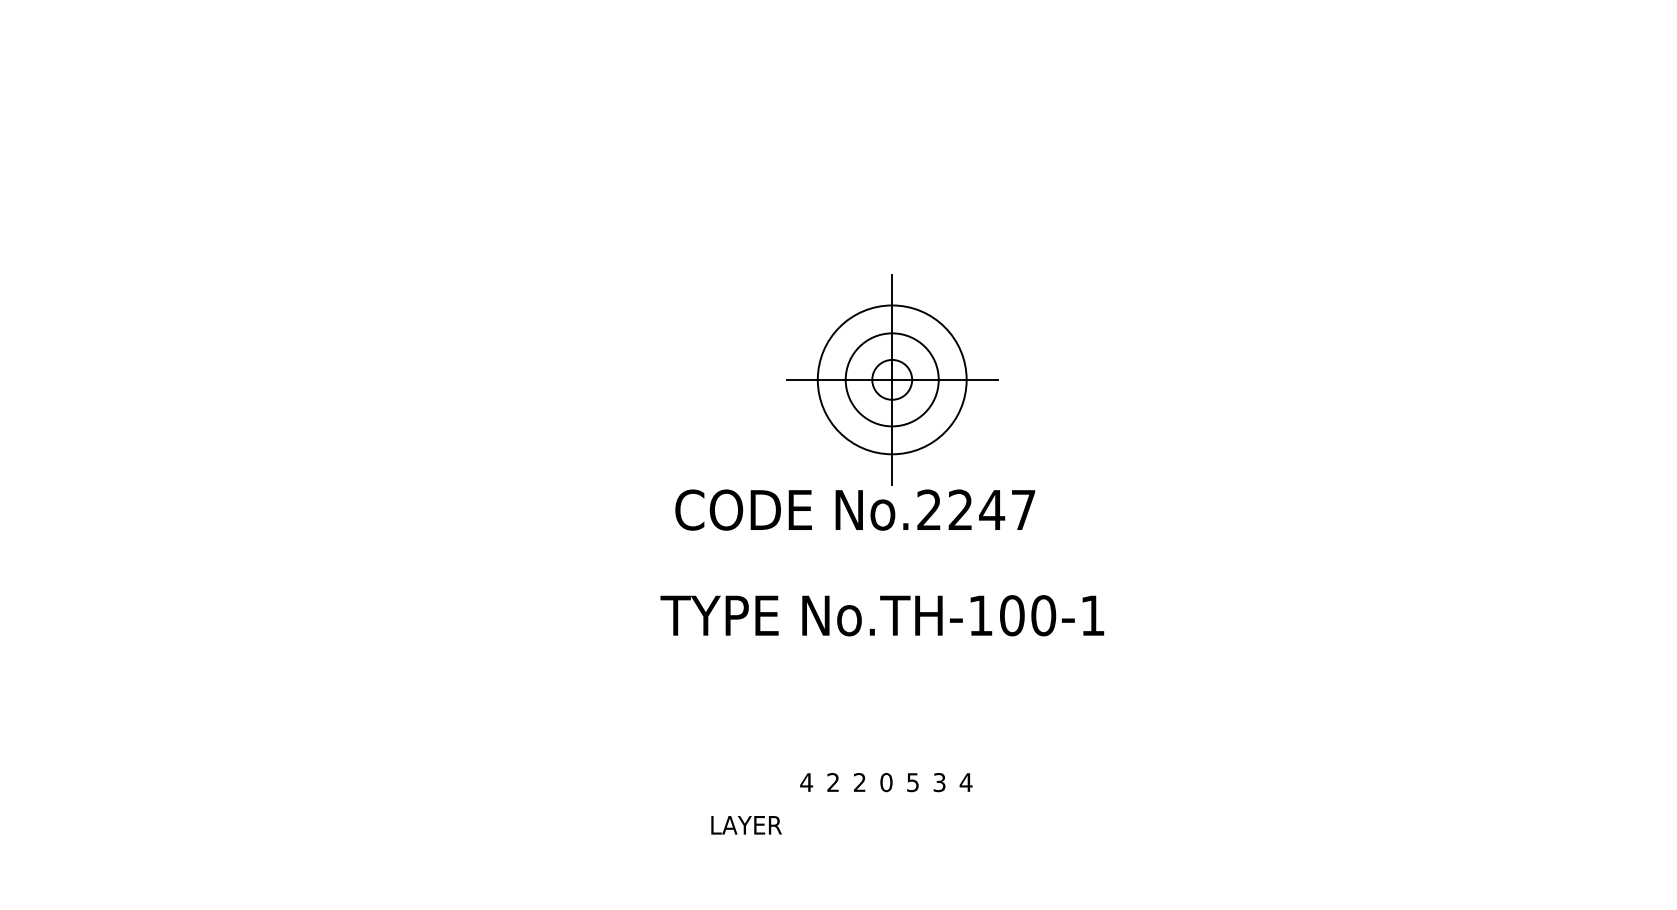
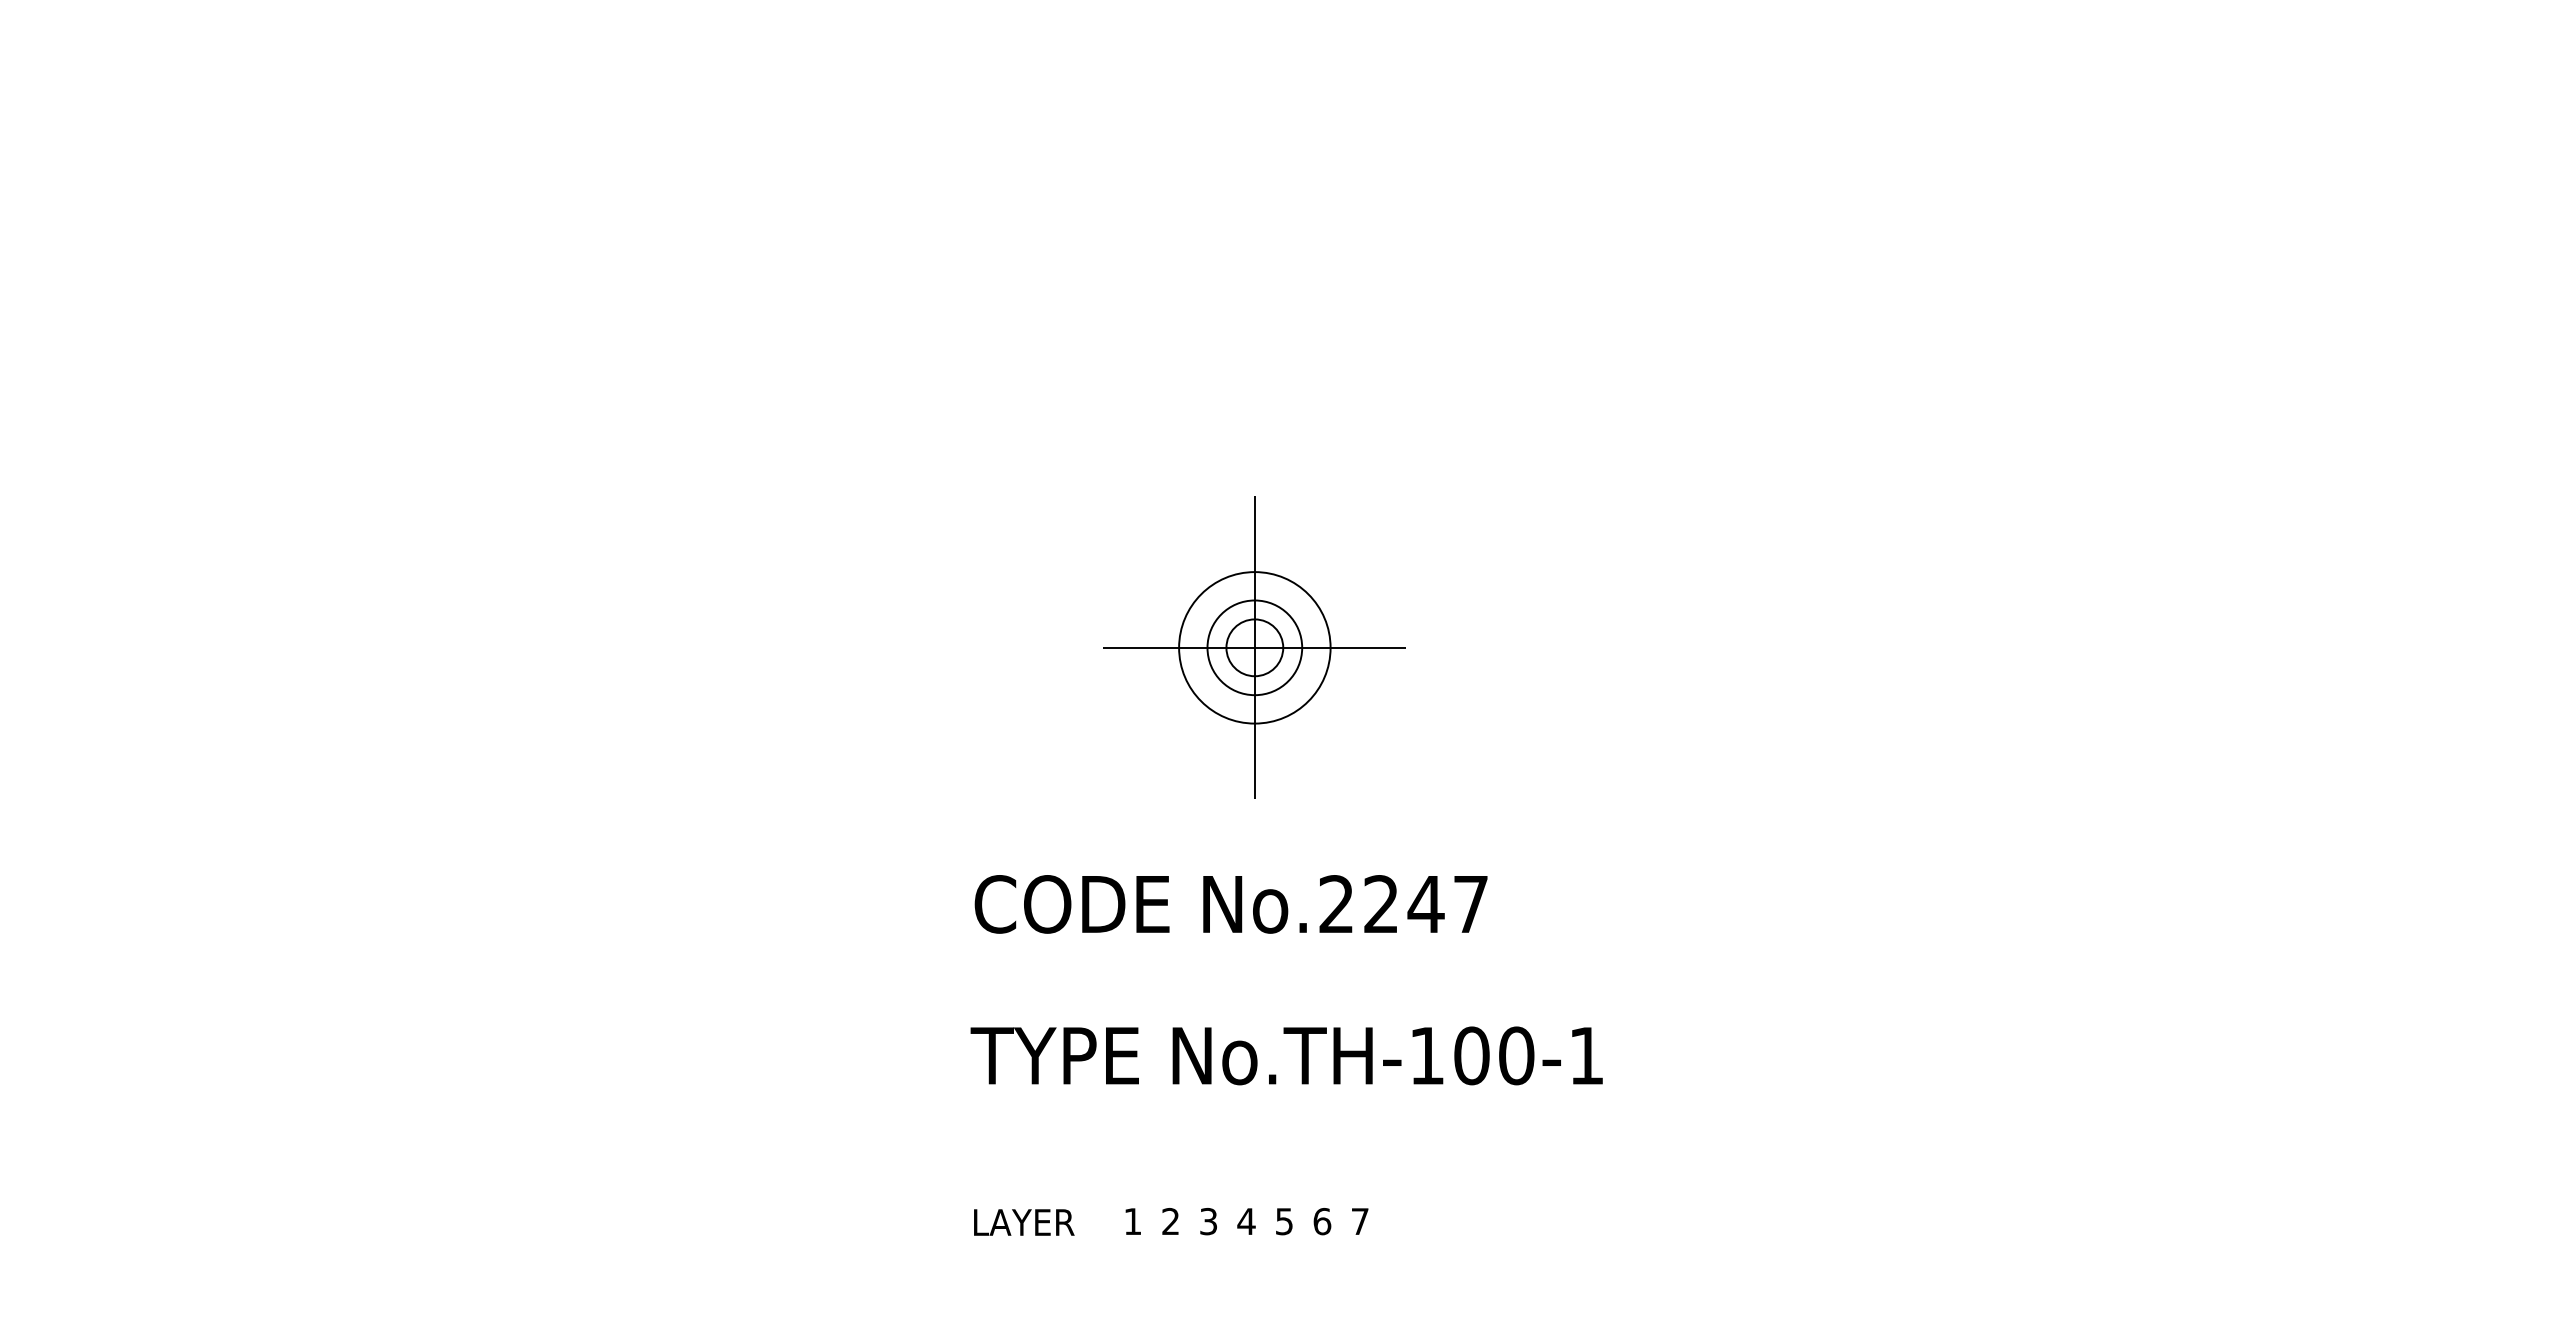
circle: (891, 379) -> (1254, 647), size x0.71
circle: (891, 379) -> (1254, 647), size x0.71
text: (854, 510) -> (1230, 904), moved
text: (882, 615) -> (1286, 1055), moved
text: (806, 782) -> (1132, 1221), 4 -> 1
text: (859, 782) -> (1208, 1221), 2 -> 3
text: (886, 782) -> (1246, 1221), 0 -> 4
text: (939, 782) -> (1322, 1221), 3 -> 6
text: (965, 782) -> (1359, 1221), 4 -> 7
text: (746, 825) -> (1024, 1222), moved

